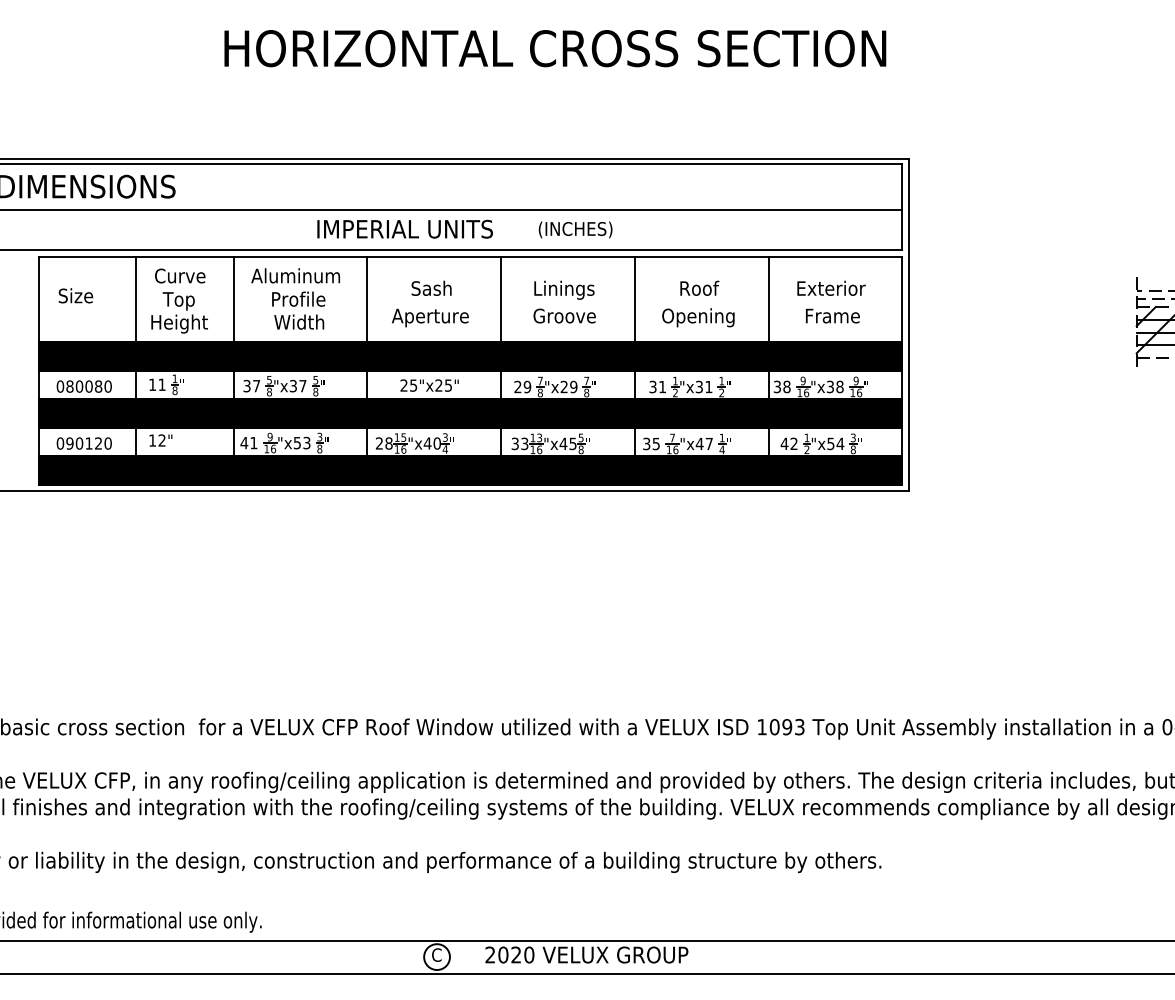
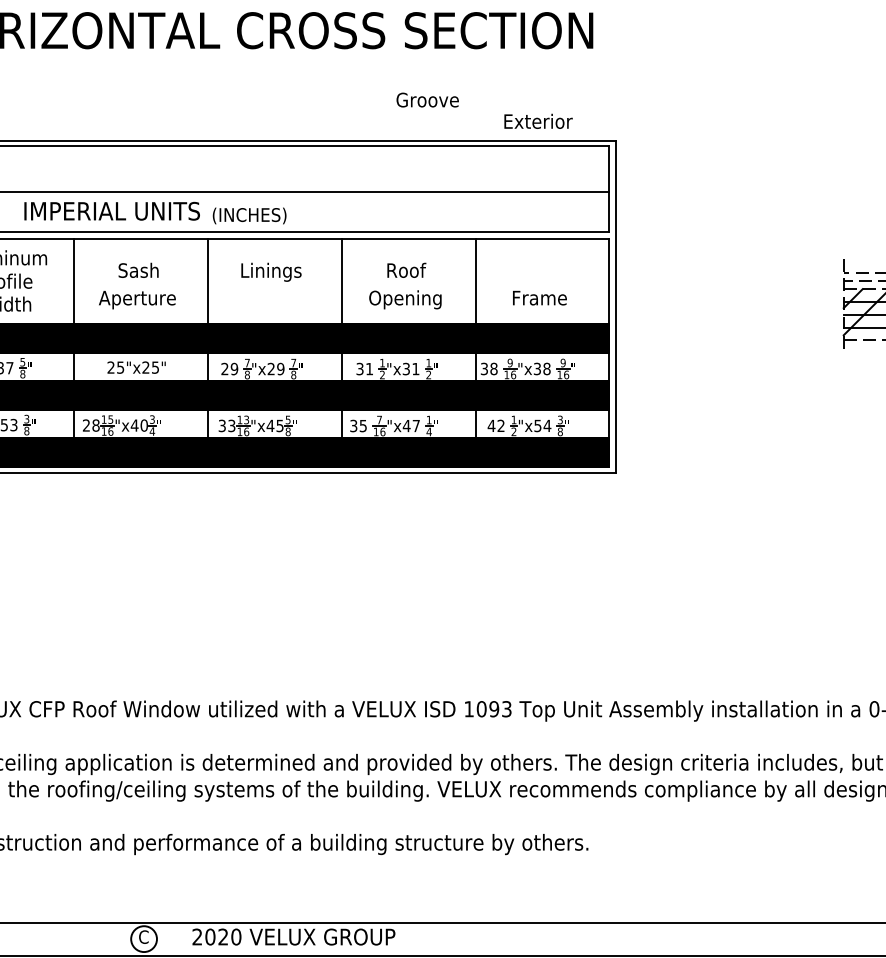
text: (575, 229) -> (249, 215), moved
text: (831, 287) -> (538, 120), moved
text: (564, 315) -> (427, 99), moved

